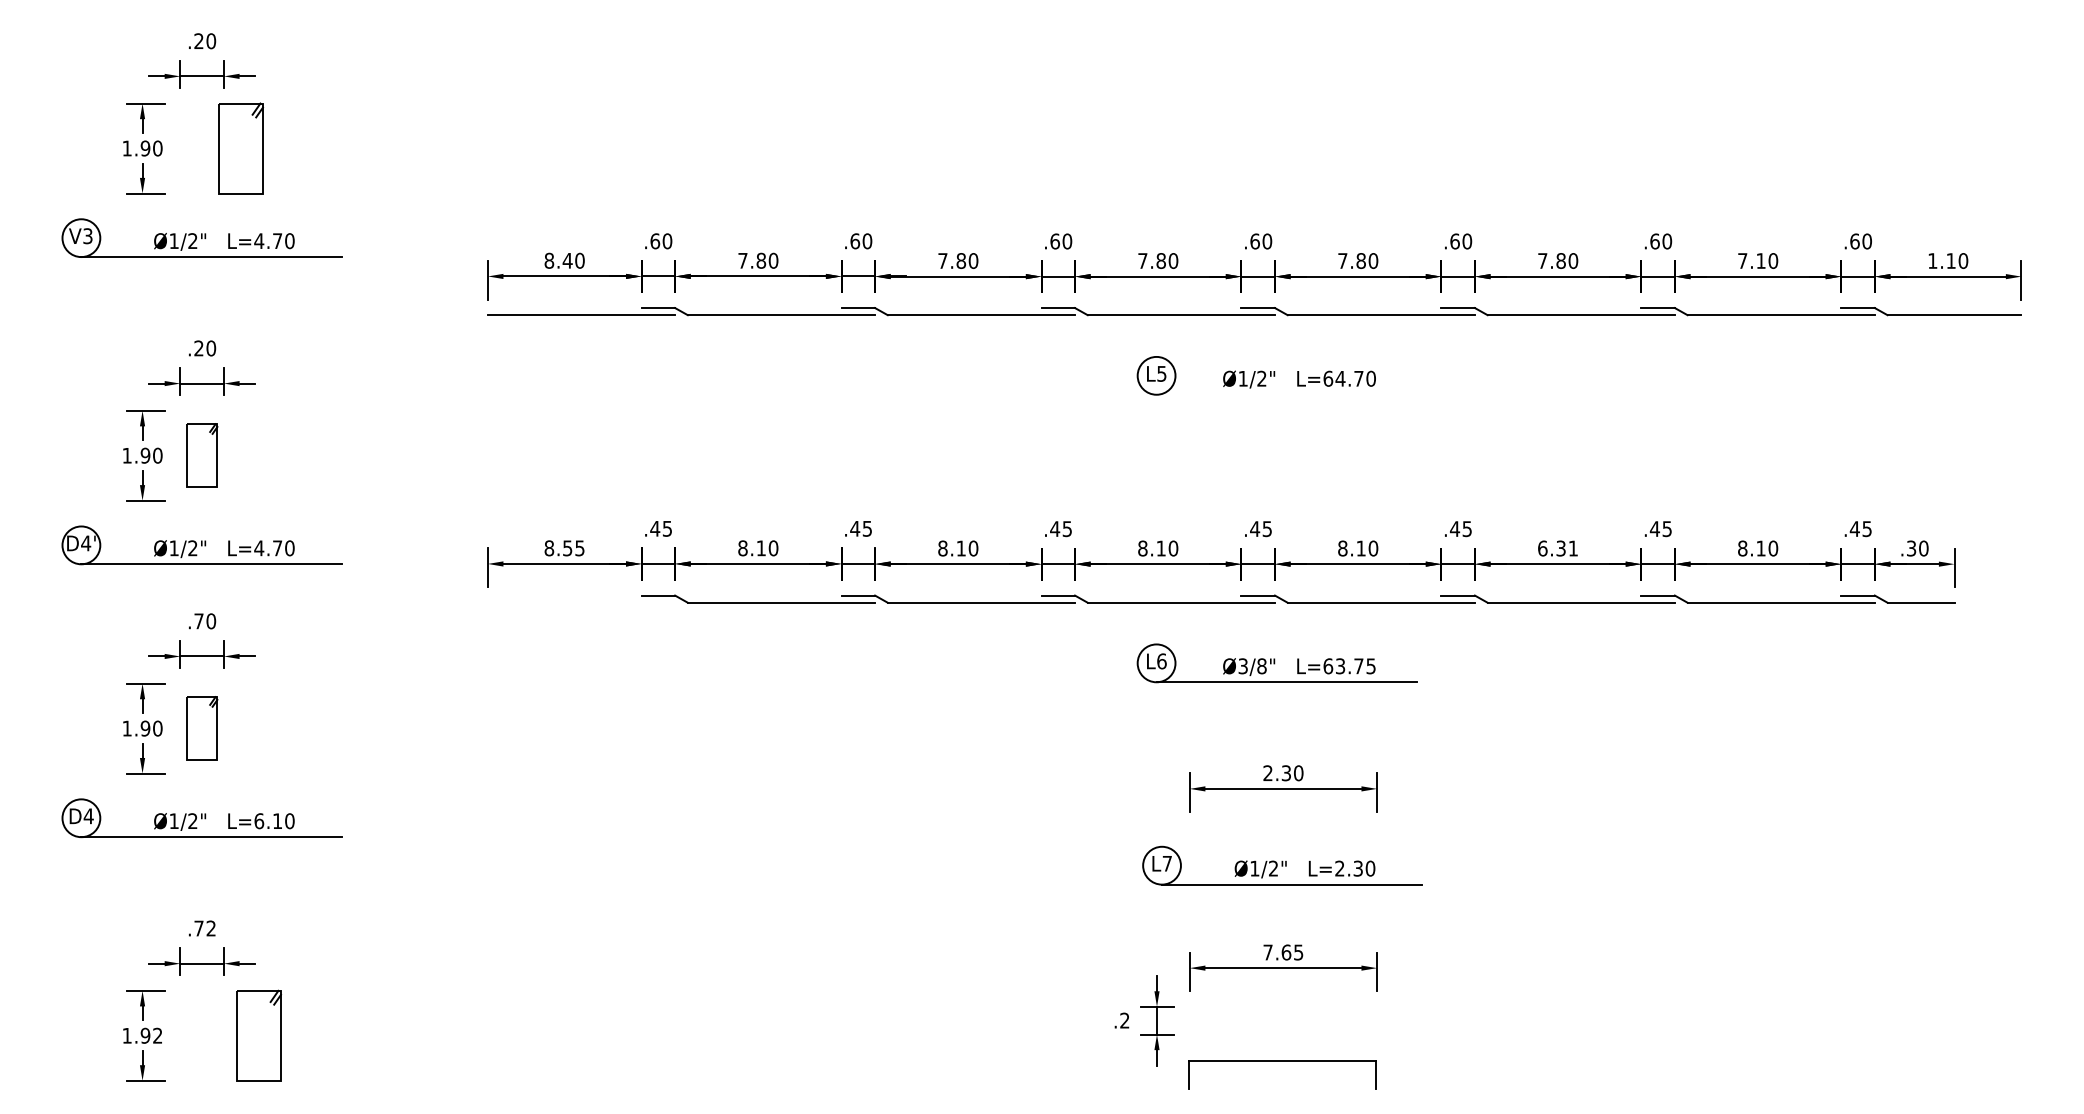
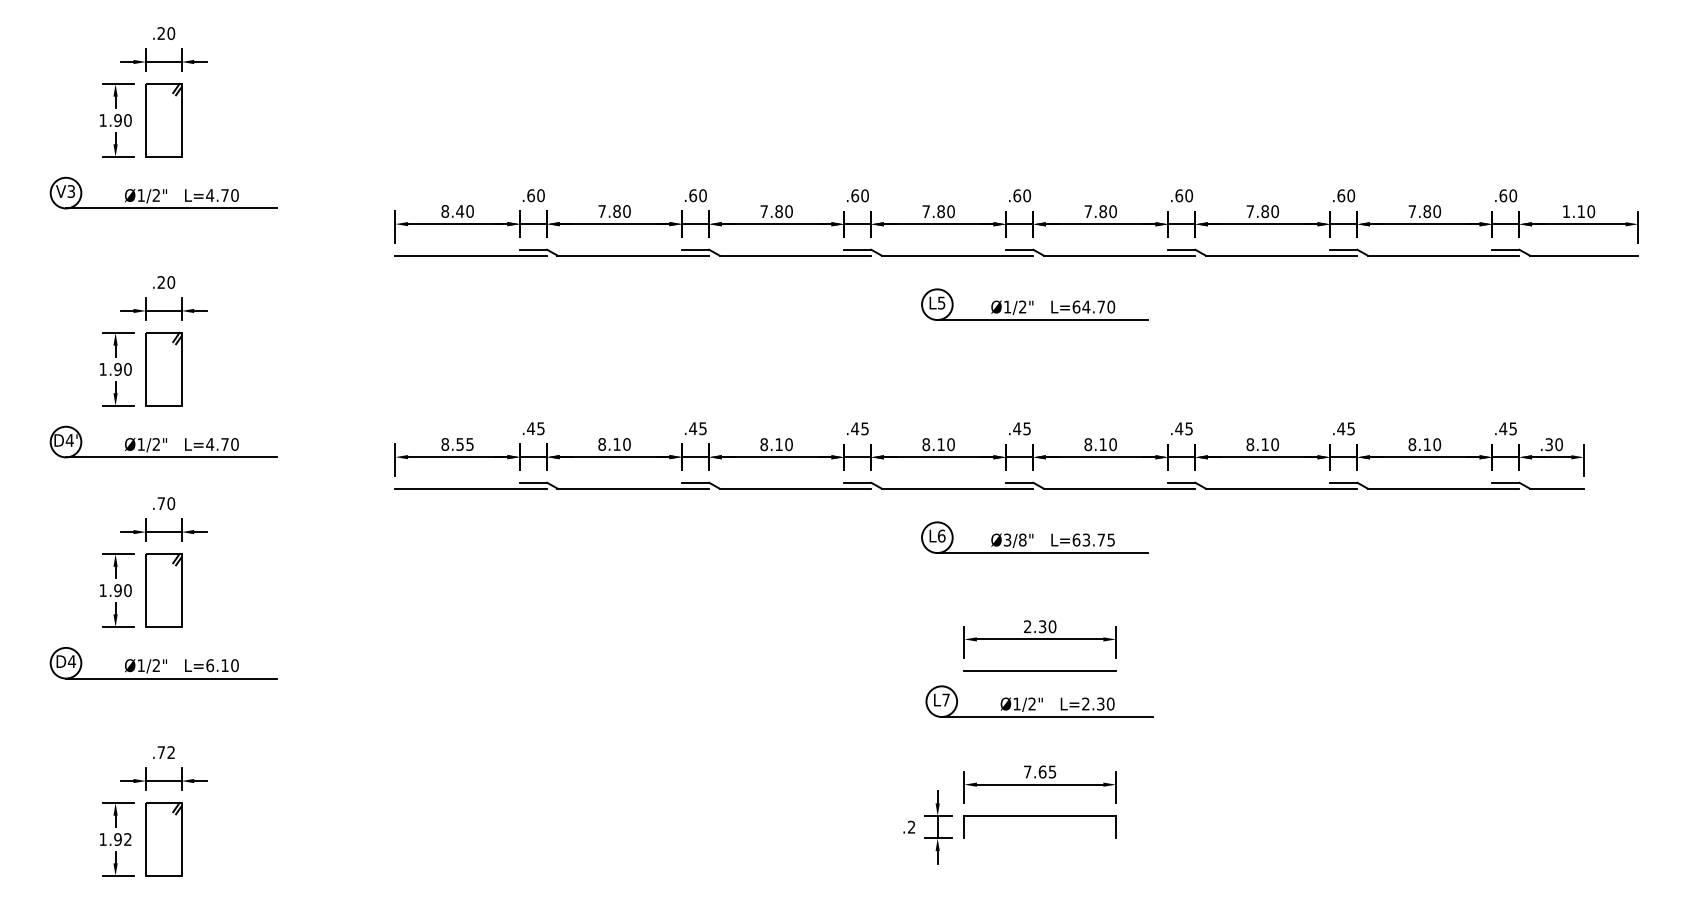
part: (240, 148) -> (163, 120), moved
text: (1760, 261) -> (1426, 212), 7.10 -> 7.80
line: (1286, 394) -> (1042, 319), added
part: (201, 455) -> (163, 369), size x1.43
text: (1558, 548) -> (1263, 444), 6.31 -> 8.10
line: (581, 602) -> (471, 488), added
part: (201, 728) -> (163, 590), size x1.43
line: (1283, 827) -> (1040, 670), added
part: (258, 1035) -> (163, 839), moved
part: (1282, 1061) -> (1040, 816), moved

